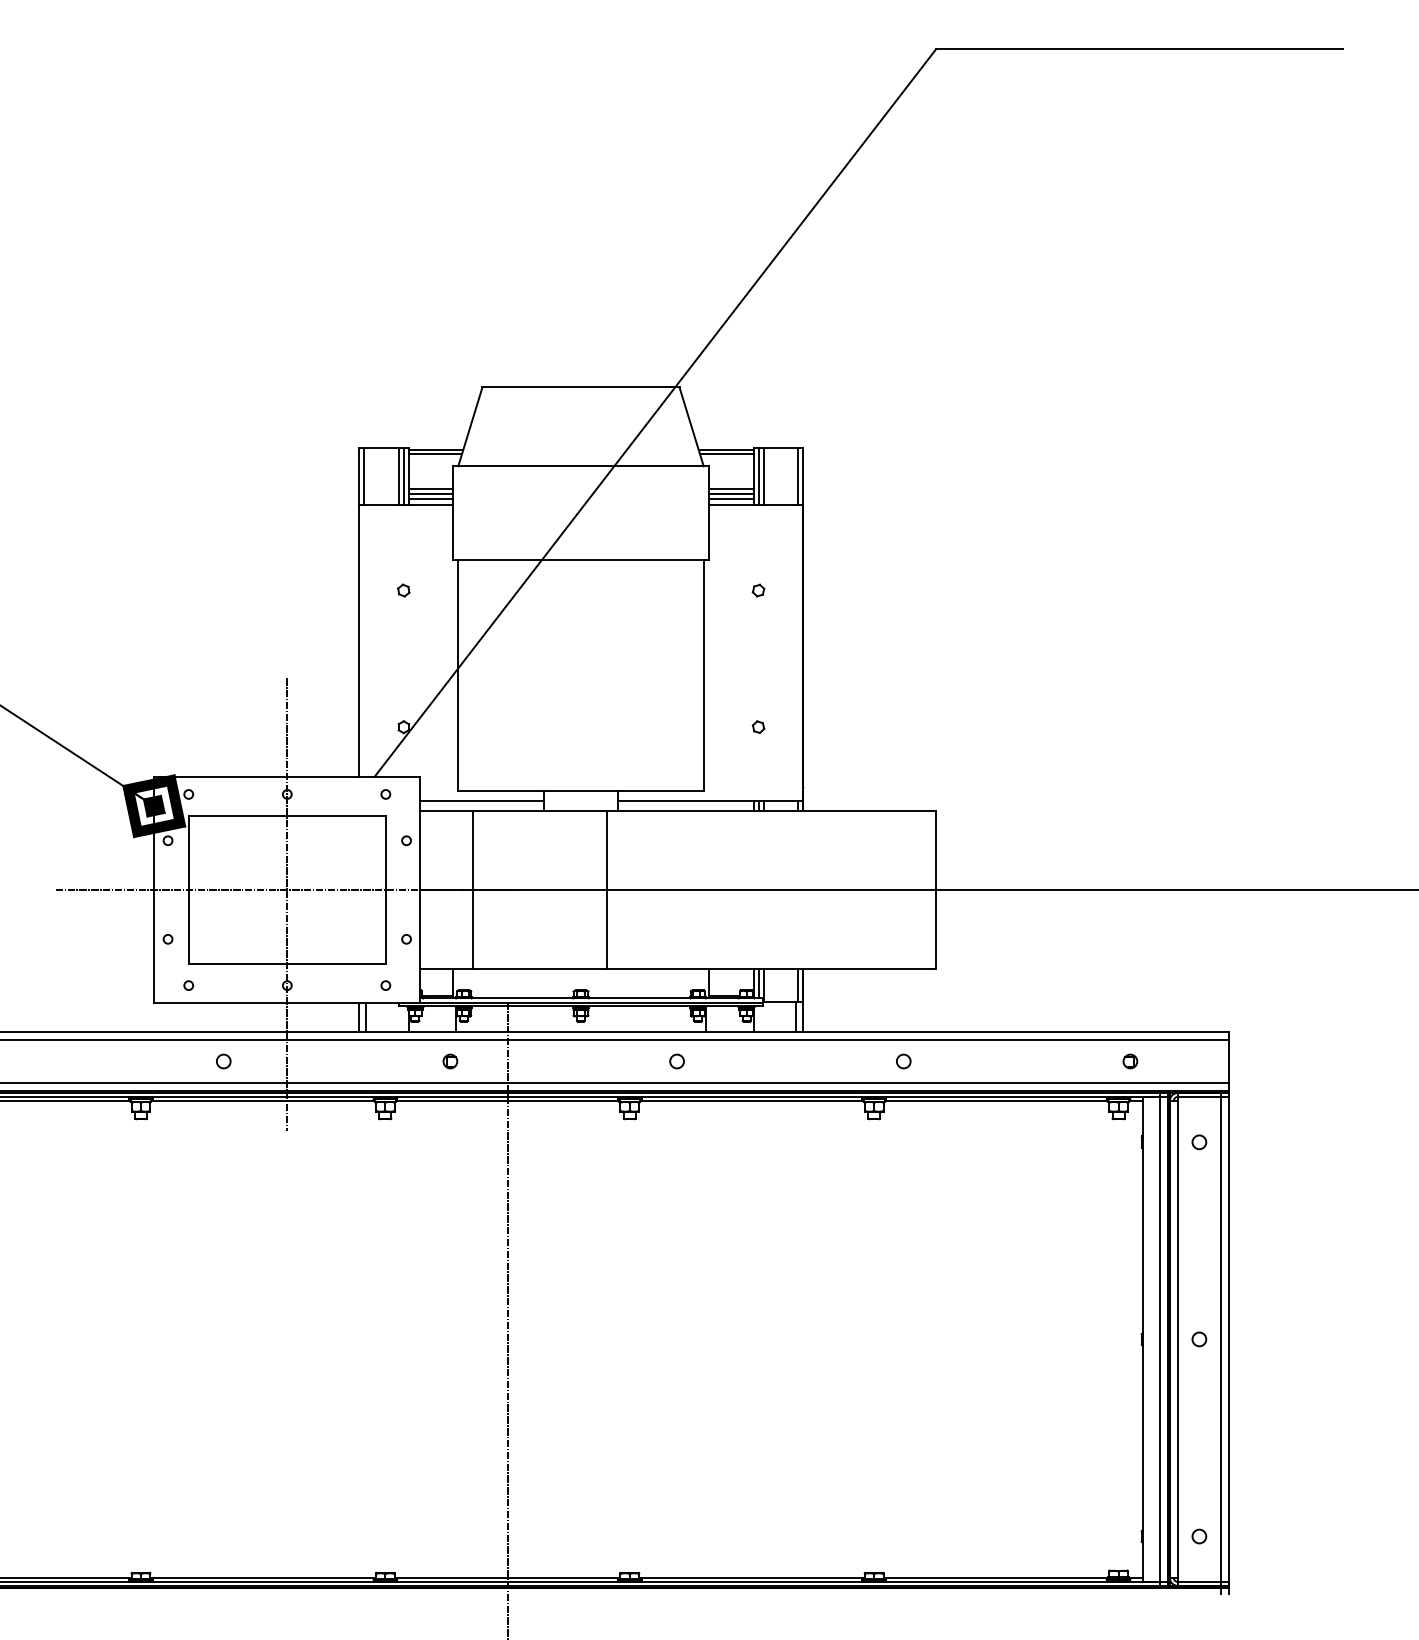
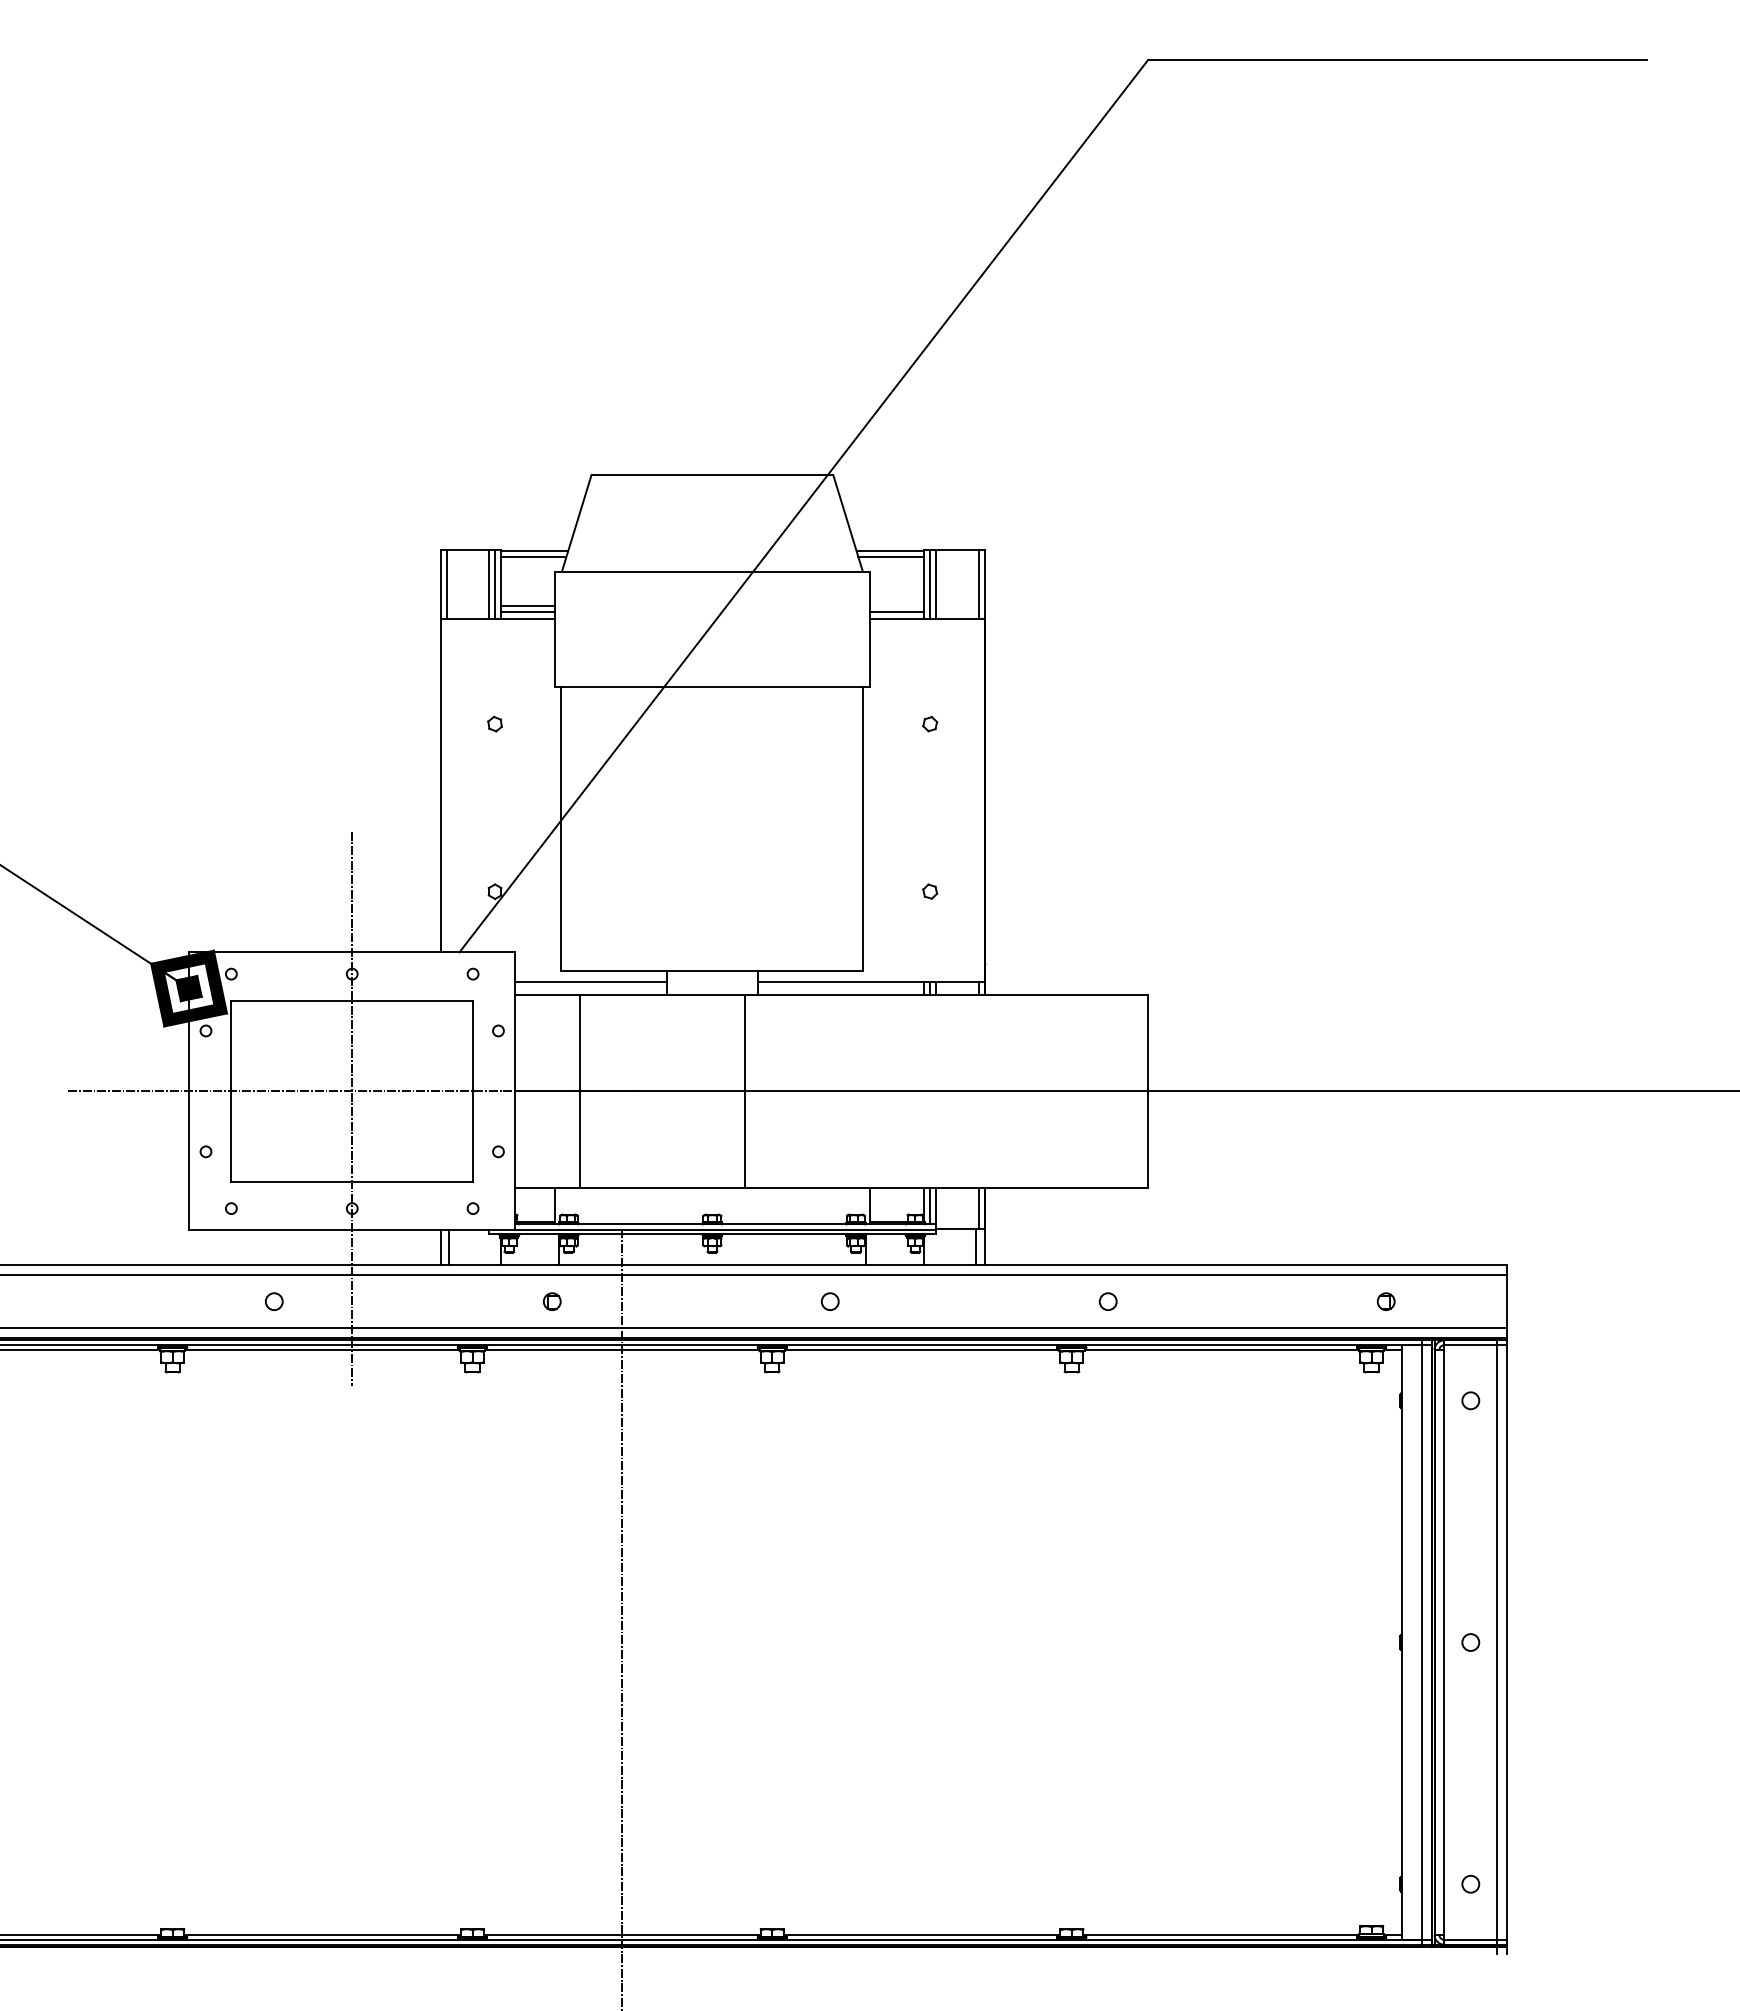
line: (431, 488) -> (528, 599), removed
line: (731, 488) -> (896, 599), removed
line: (731, 493) -> (896, 605), removed

